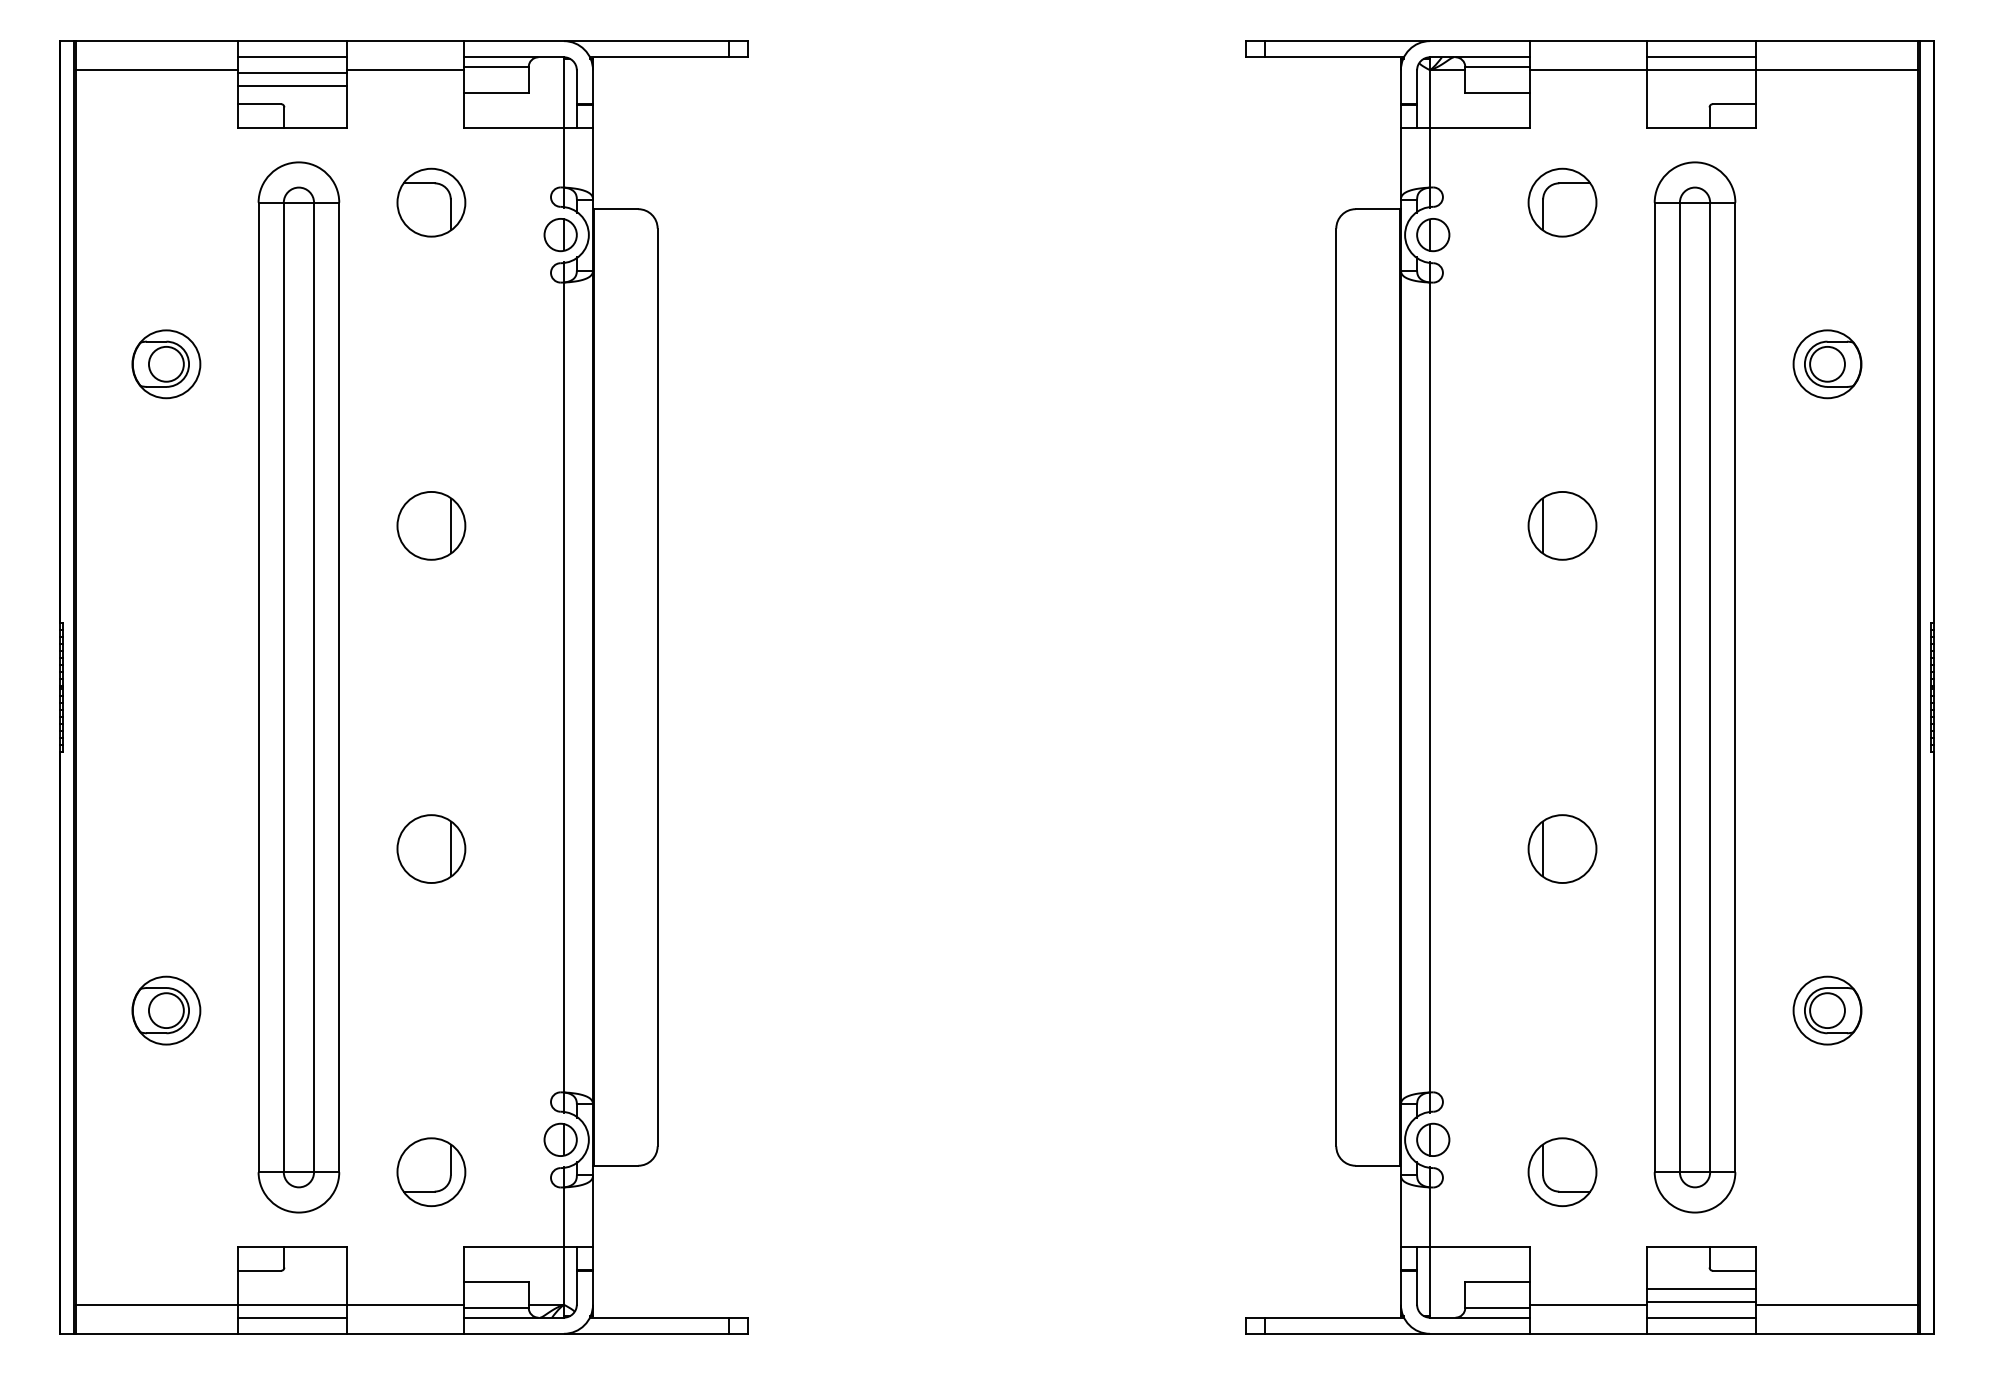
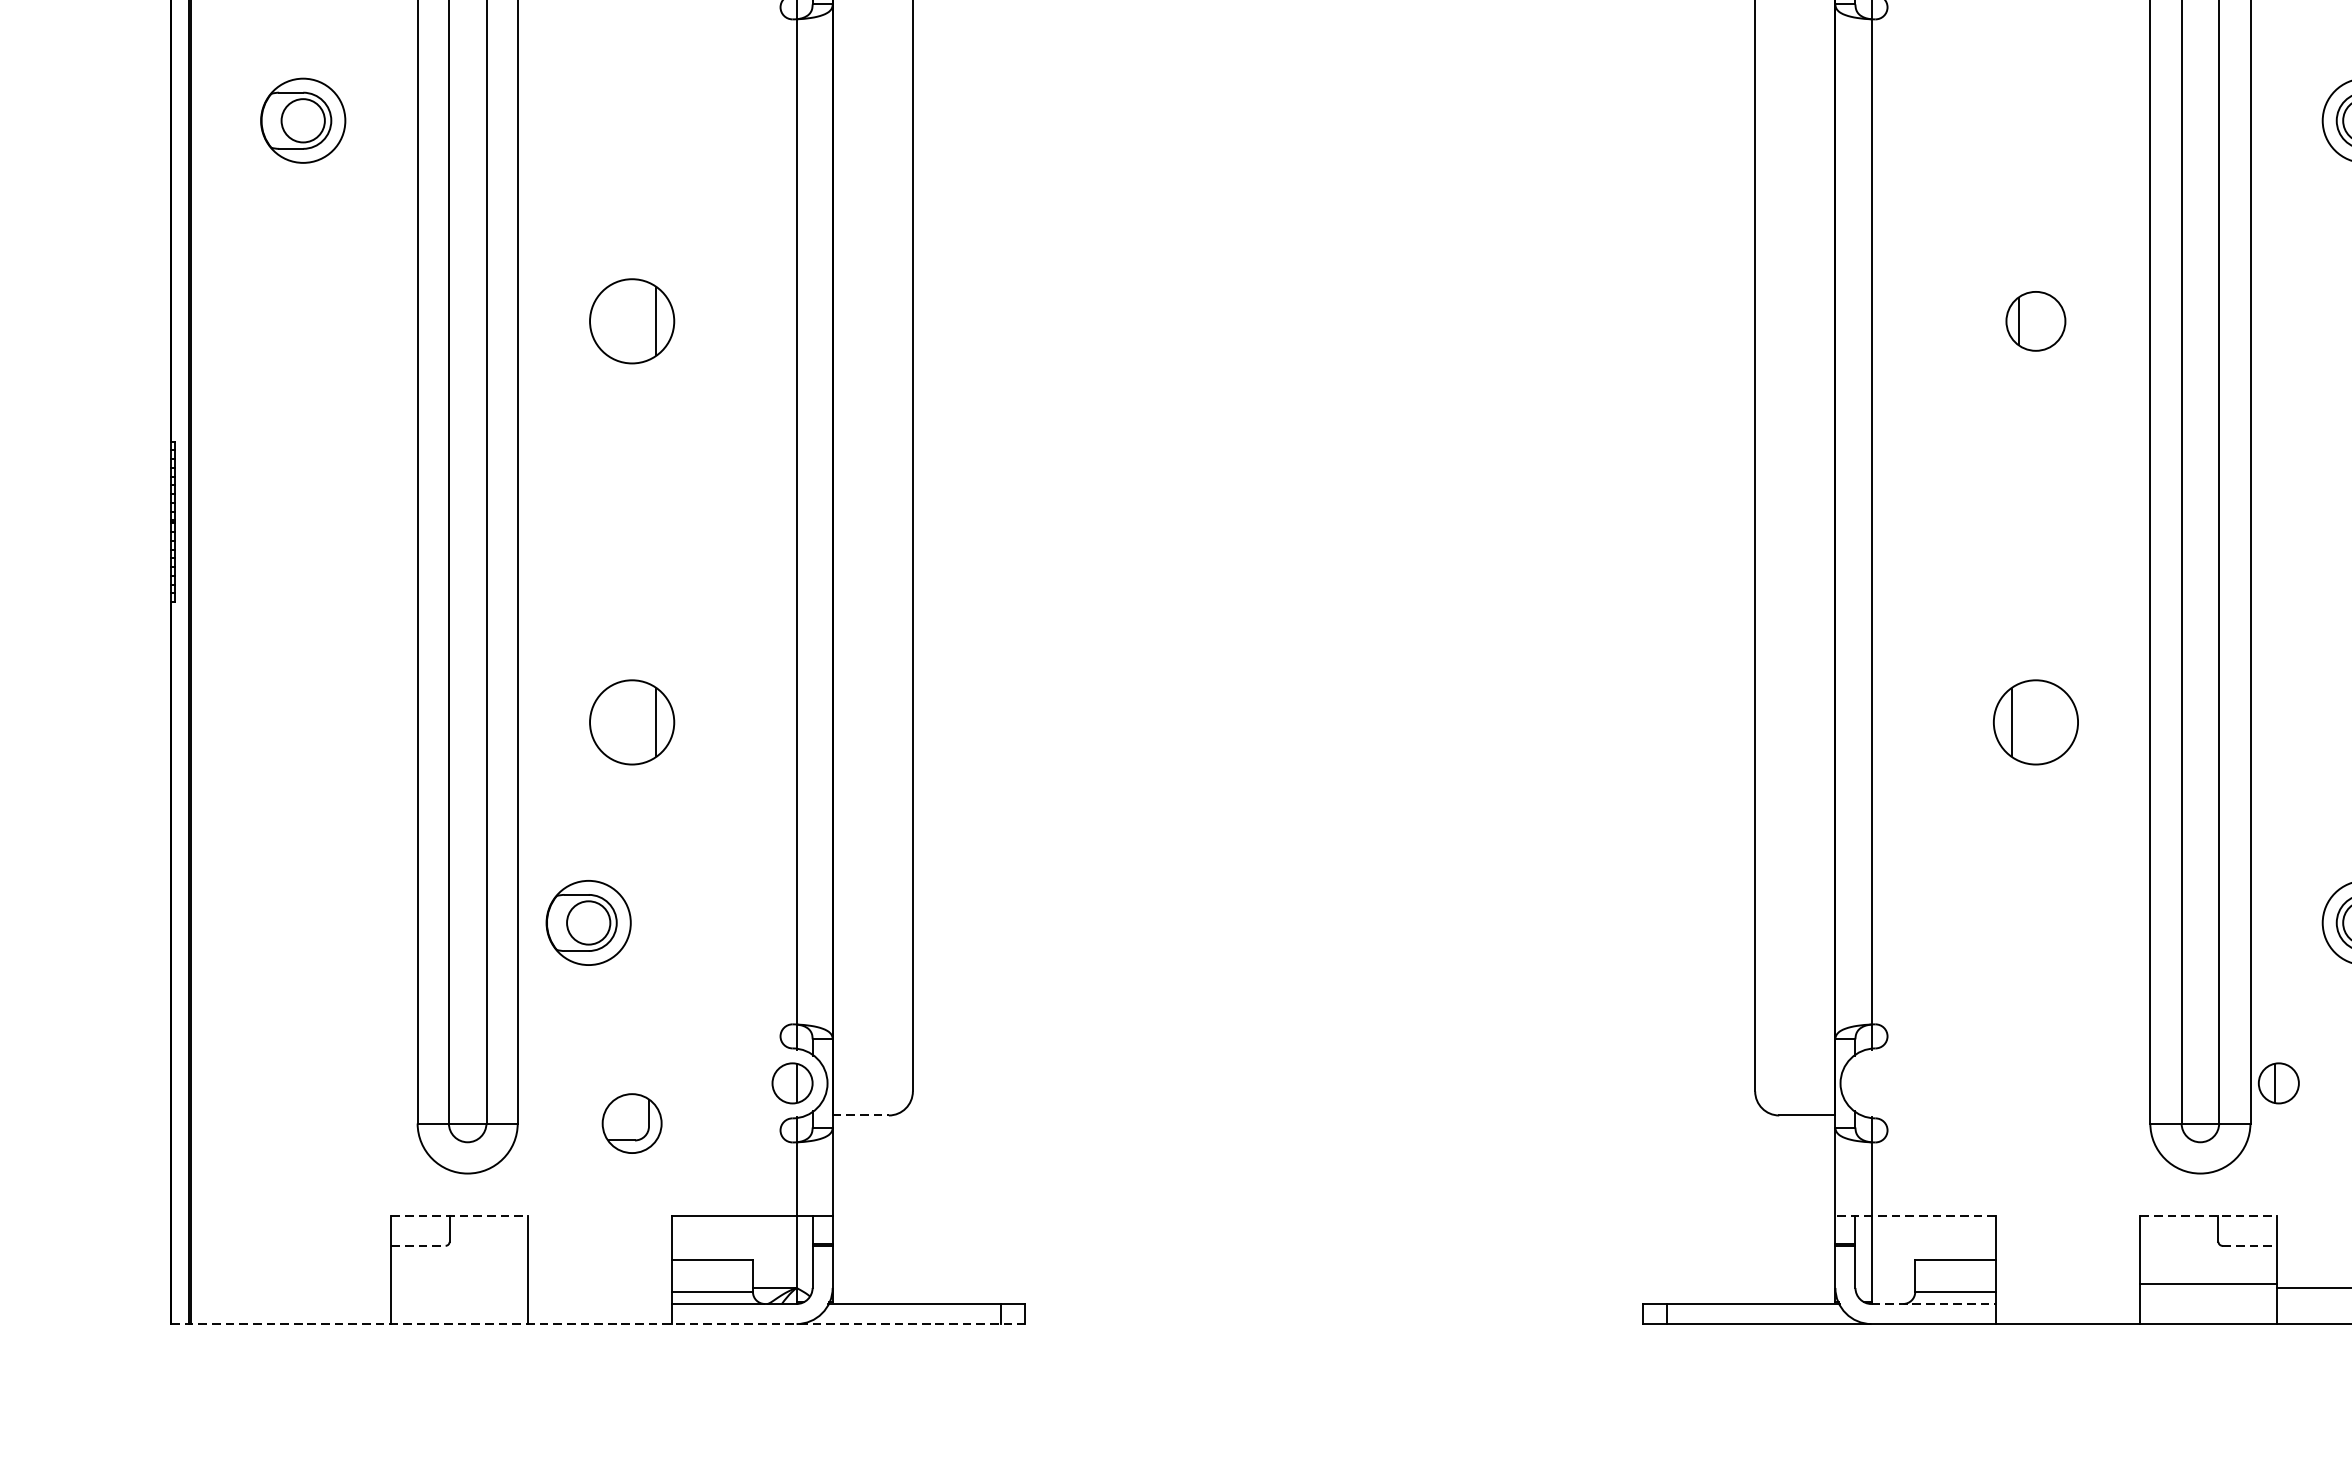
part: (1562, 525) -> (2035, 320), size x0.7
part: (166, 1010) -> (588, 922), moved
part: (1433, 1139) -> (2279, 1082), moved
line: (615, 1165) -> (860, 1115), solid -> dashed
part: (431, 1172) -> (632, 1123), size x0.7
part: (1562, 1172) -> (2035, 1123), removed
line: (292, 1246) -> (459, 1215), solid -> dashed
line: (1465, 1246) -> (1915, 1215), solid -> dashed
line: (1701, 1246) -> (2208, 1215), solid -> dashed
line: (259, 1270) -> (418, 1245), solid -> dashed
line: (1734, 1270) -> (2249, 1245), solid -> dashed
line: (1701, 1288) -> (2208, 1267), removed
line: (269, 1304) -> (431, 1287), removed
line: (1588, 1304) -> (2068, 1287), removed
line: (292, 1317) -> (459, 1303), removed
line: (1480, 1317) -> (1934, 1303), solid -> dashed
line: (1701, 1317) -> (2208, 1303), removed
line: (404, 1333) -> (598, 1323), solid -> dashed

